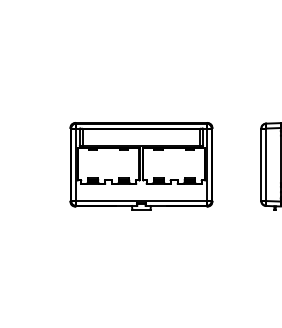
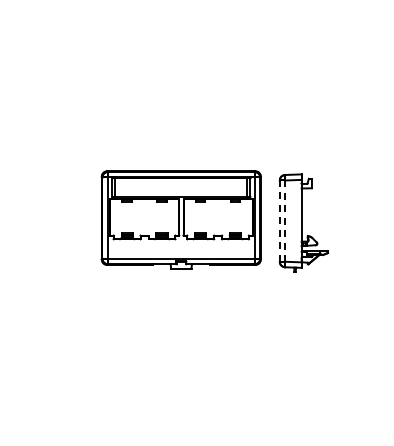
line: (261, 165) -> (279, 221), solid -> dashed
line: (266, 165) -> (285, 221), solid -> dashed
part: (140, 166) -> (180, 219), moved

